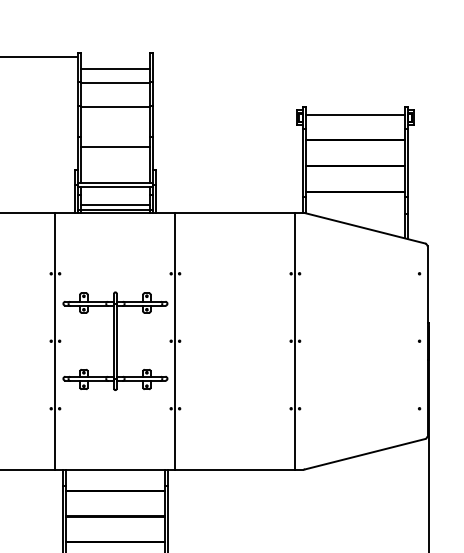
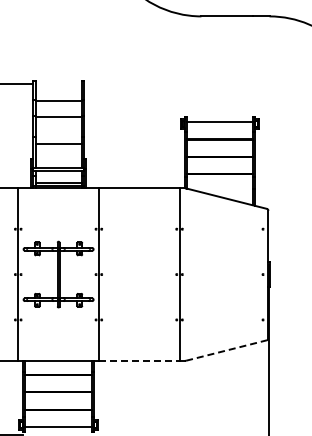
line: (115, 68) -> (58, 91), removed
line: (365, 454) -> (226, 350), solid -> dashed
line: (235, 469) -> (139, 360), solid -> dashed

